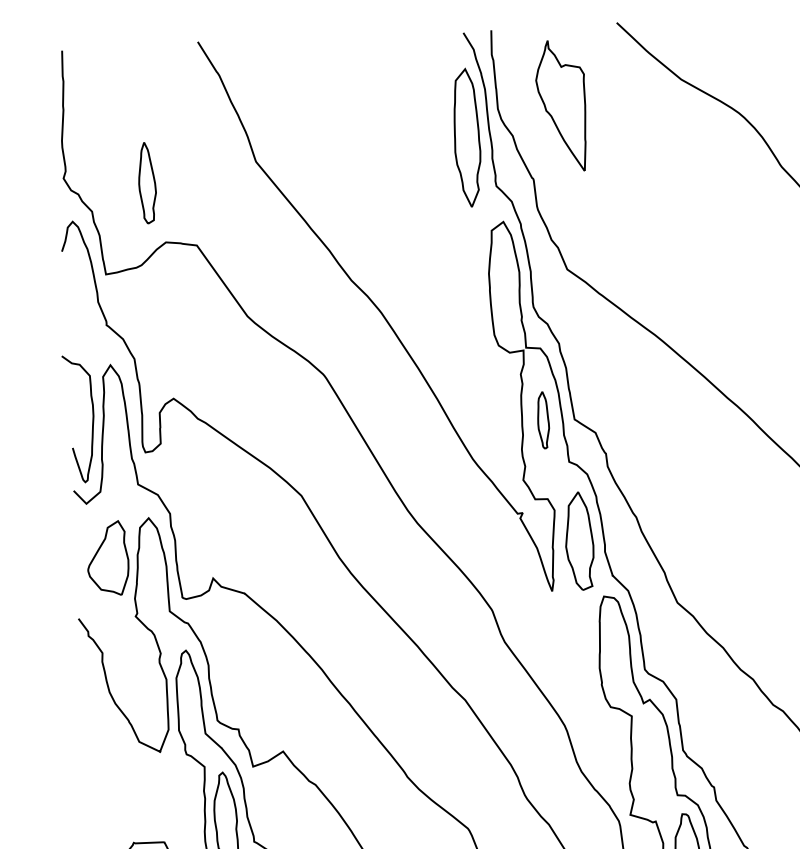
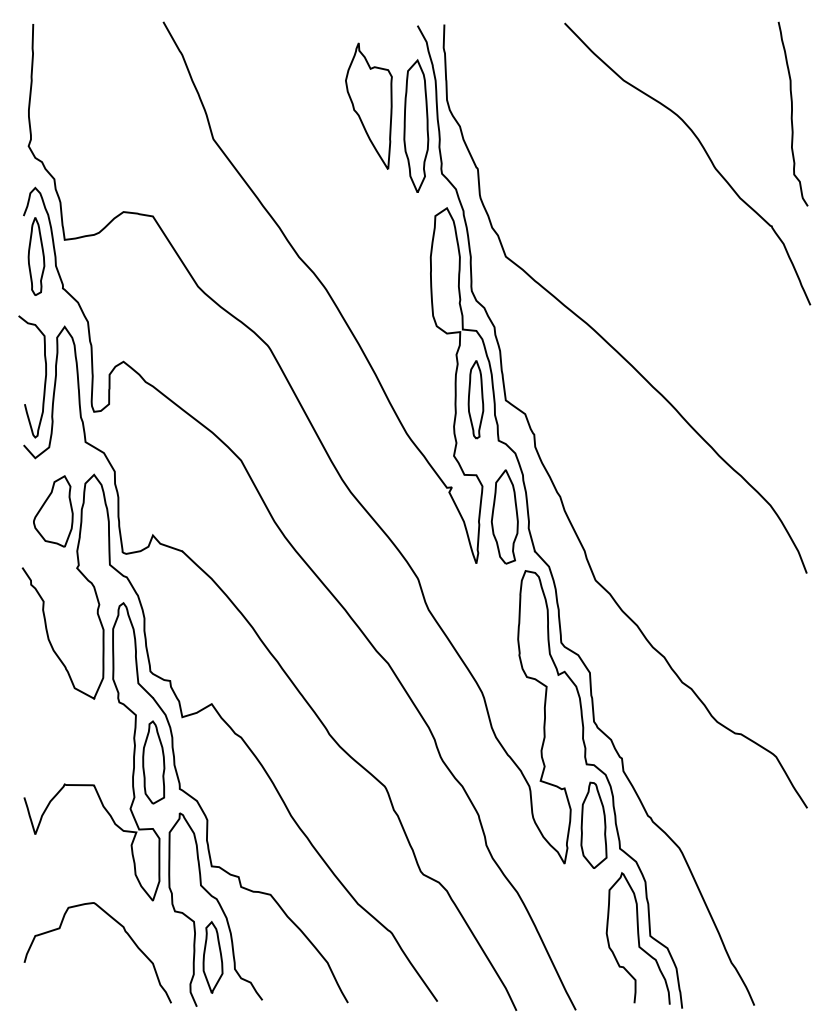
part: (560, 105) -> (368, 105), moved
part: (147, 183) -> (36, 256), moved
part: (542, 420) -> (475, 399), size x1.43

